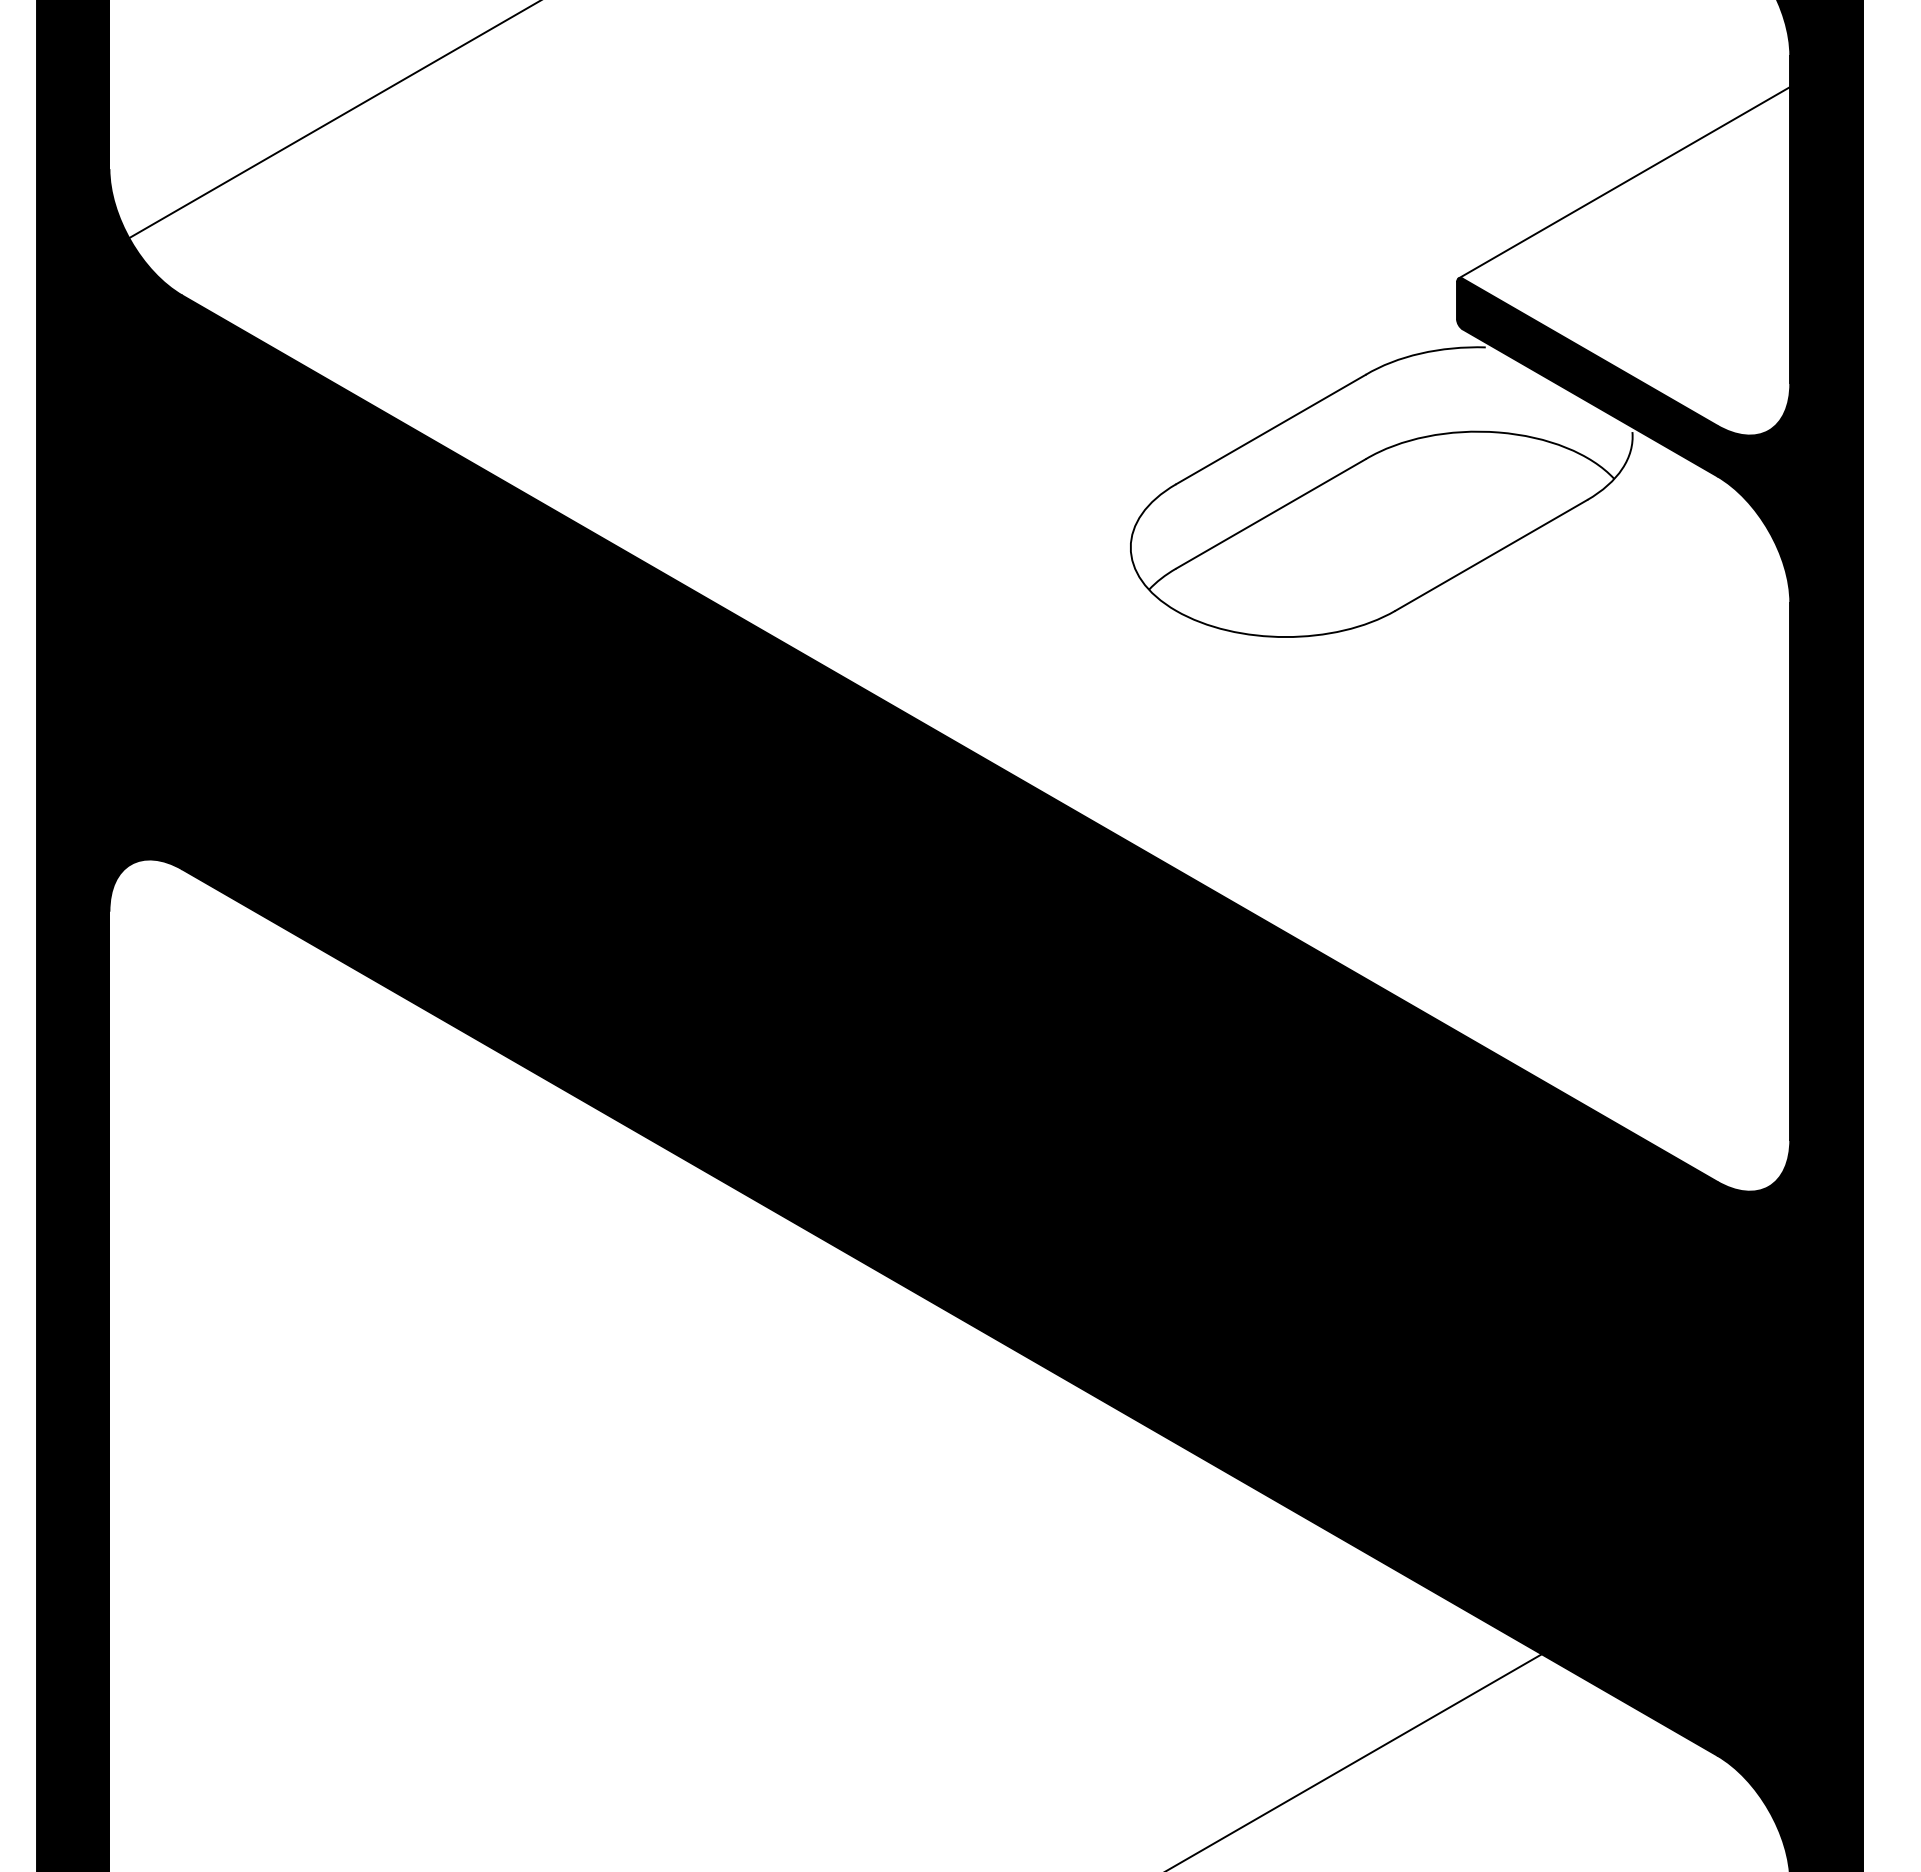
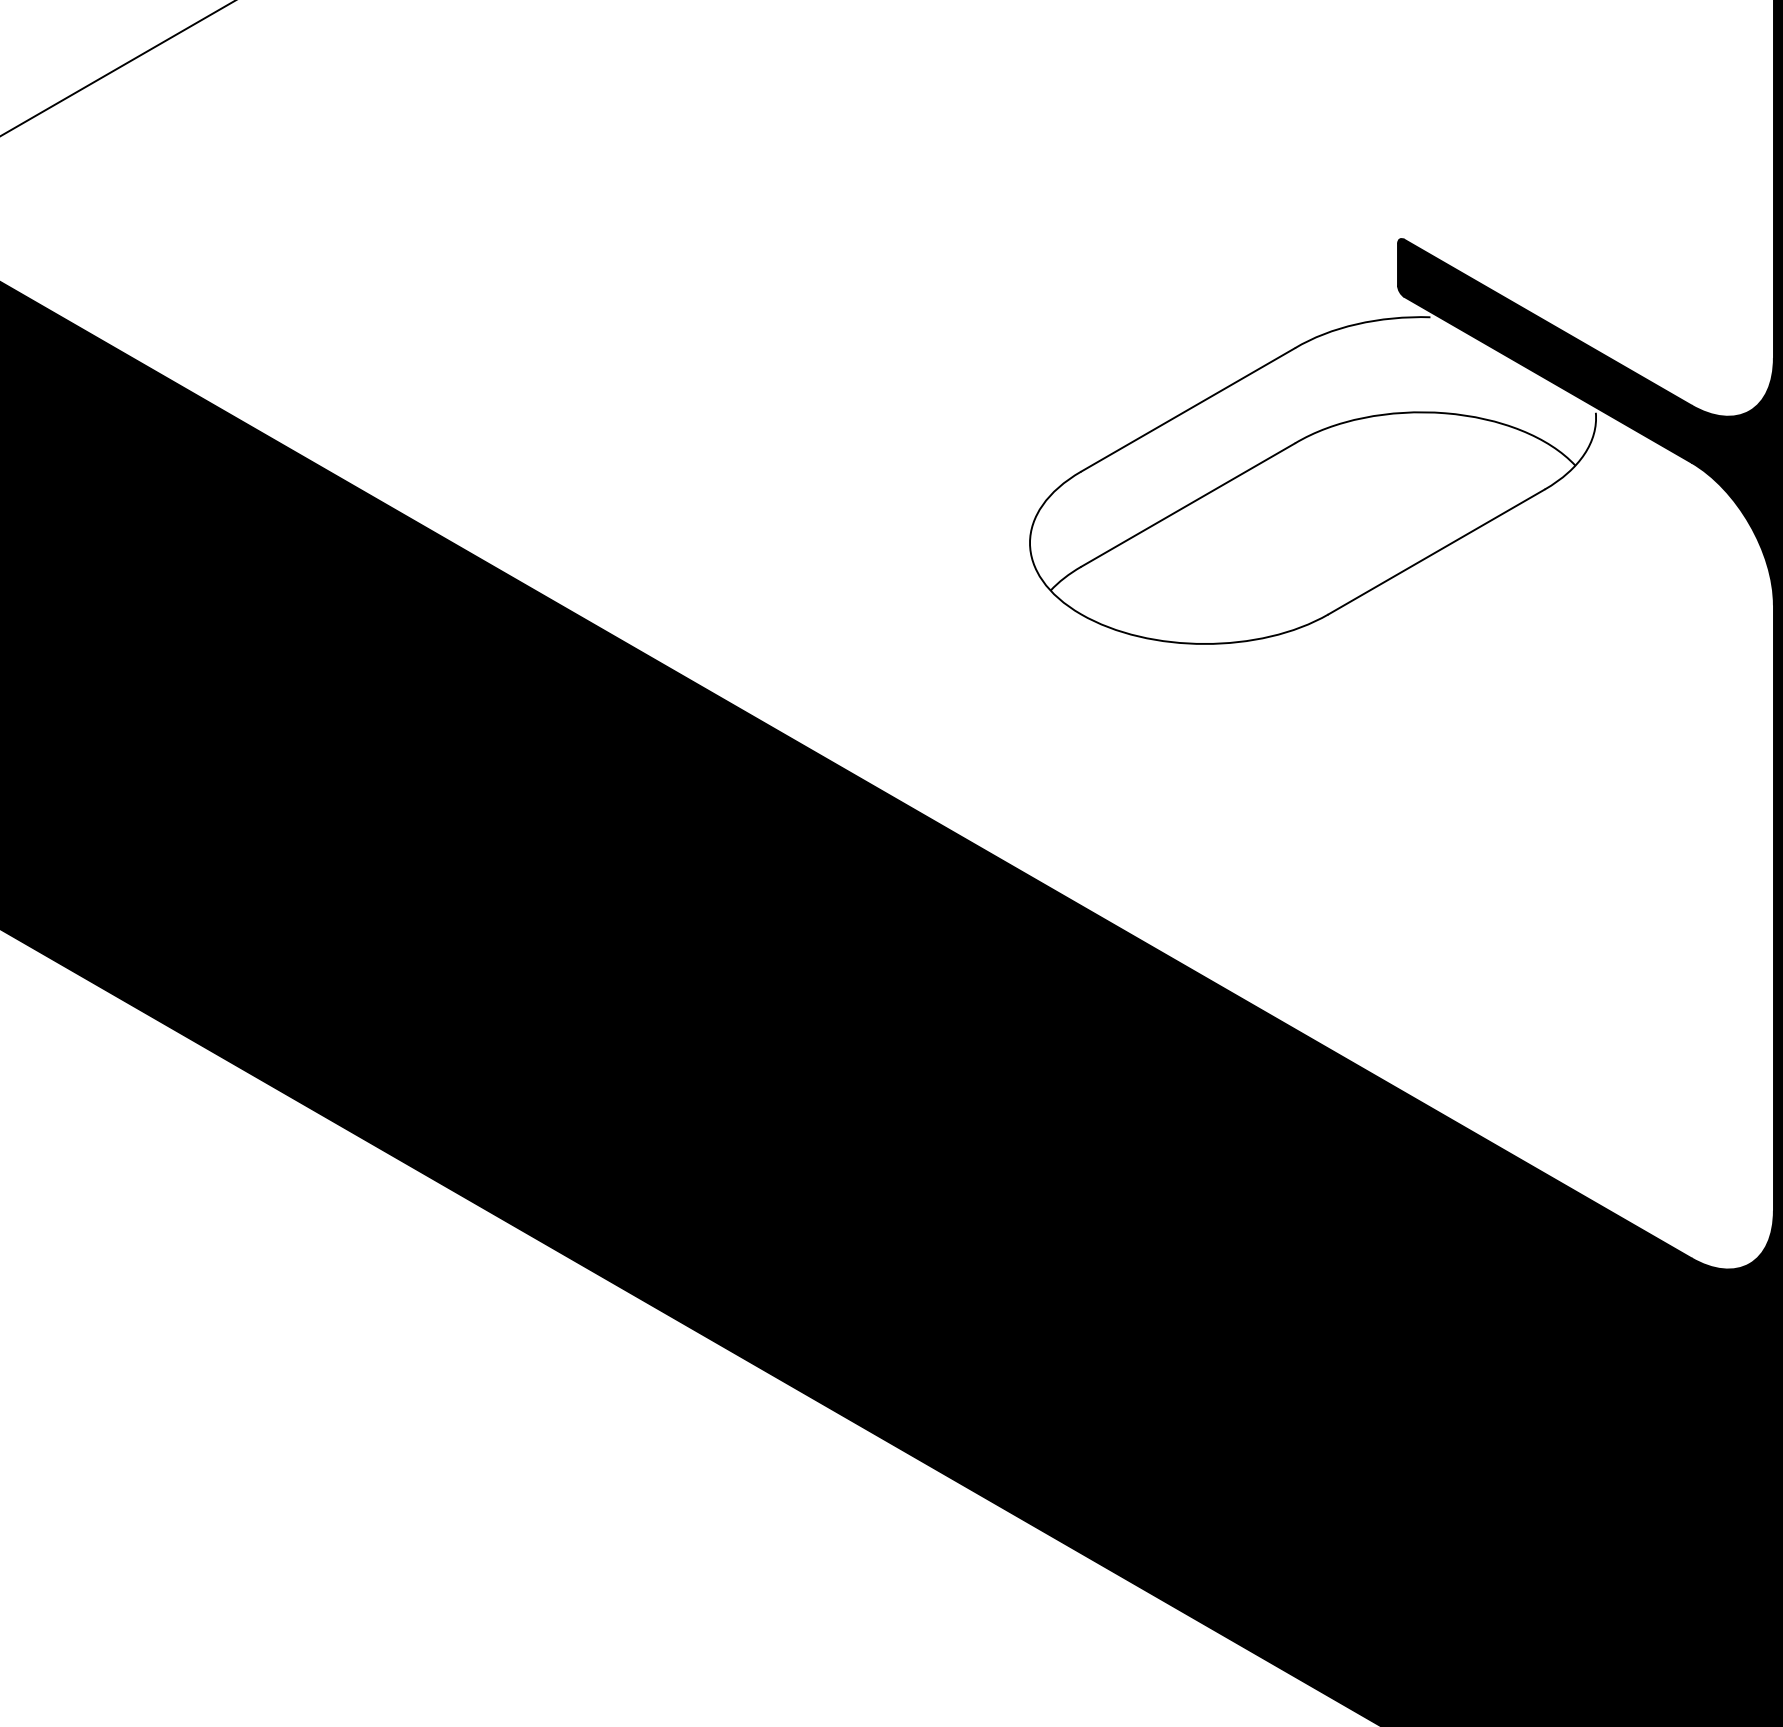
line: (1624, 182) -> (1586, 131), removed

